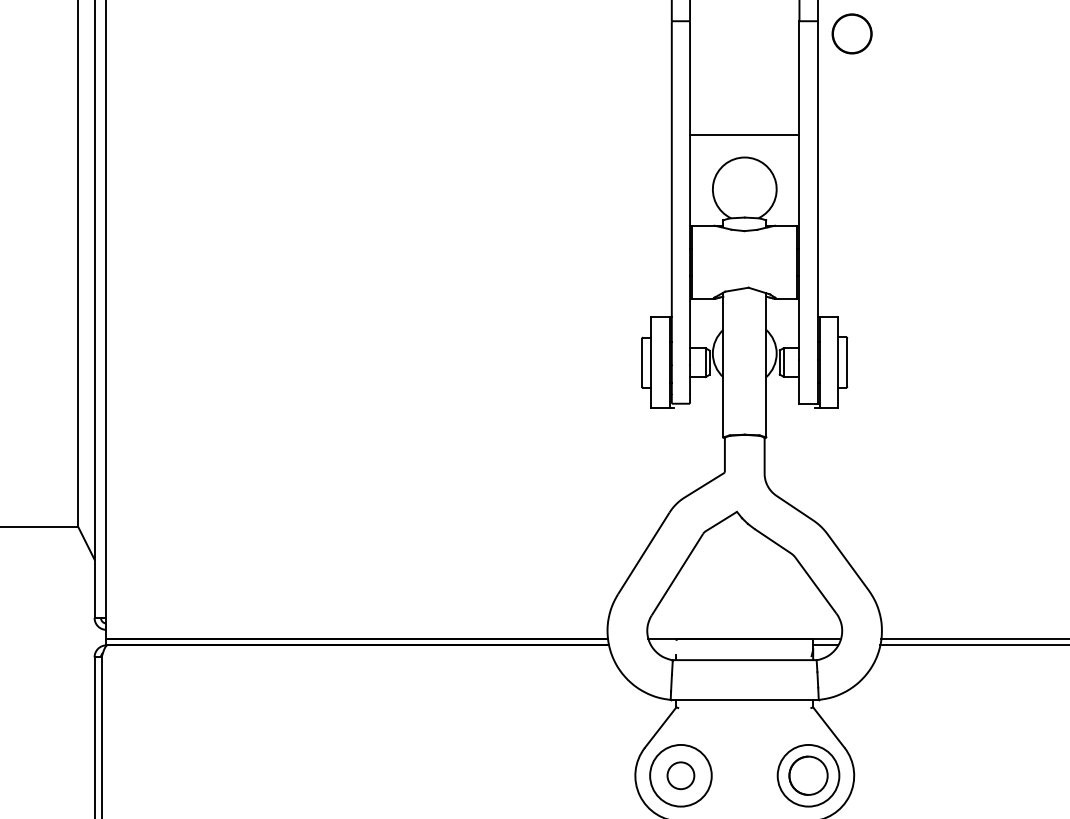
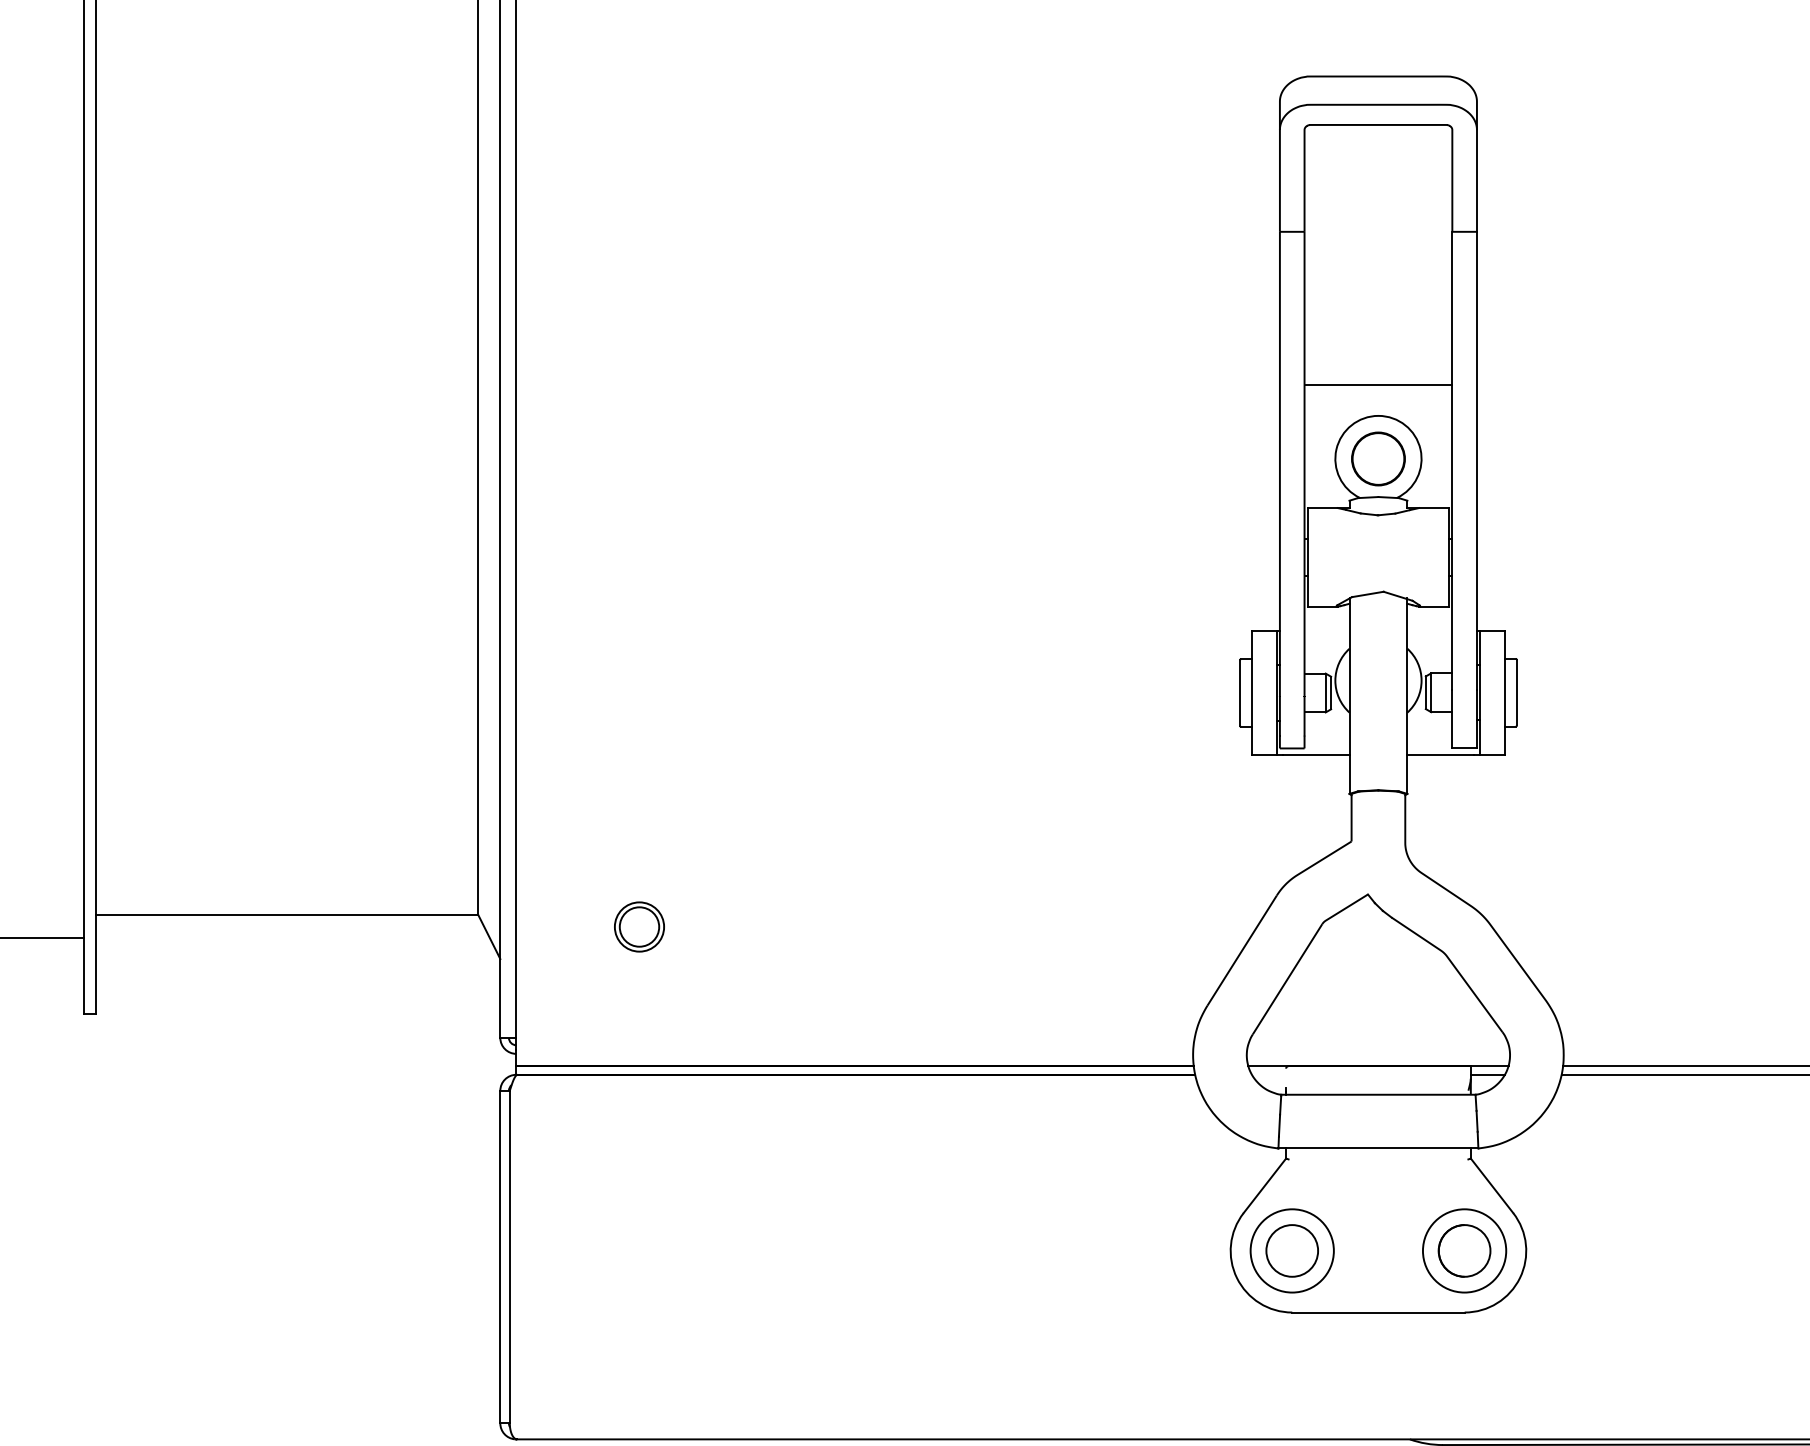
part: (852, 33) -> (1378, 458), moved
line: (698, 408) -> (1316, 754), added
line: (790, 408) -> (1440, 754), added
part: (197, 535) -> (639, 926), added
circle: (681, 775) -> (1292, 1250), size x1.43

